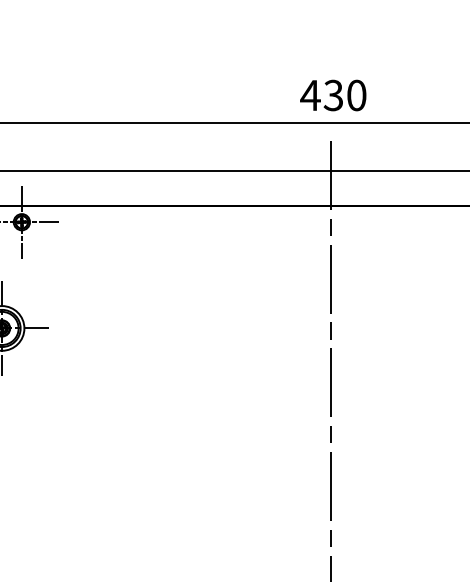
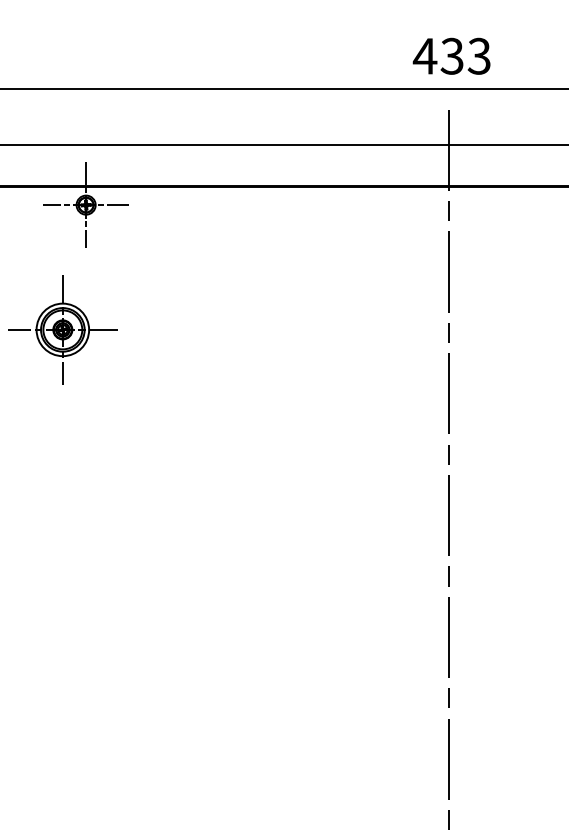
text: (355, 94) -> (478, 55), 430 -> 433

